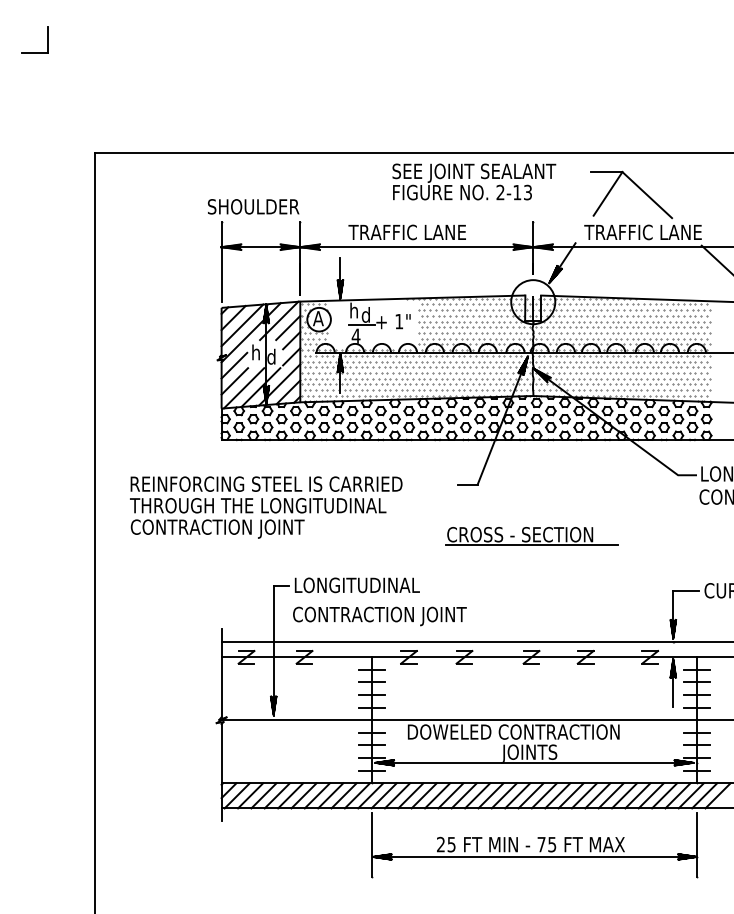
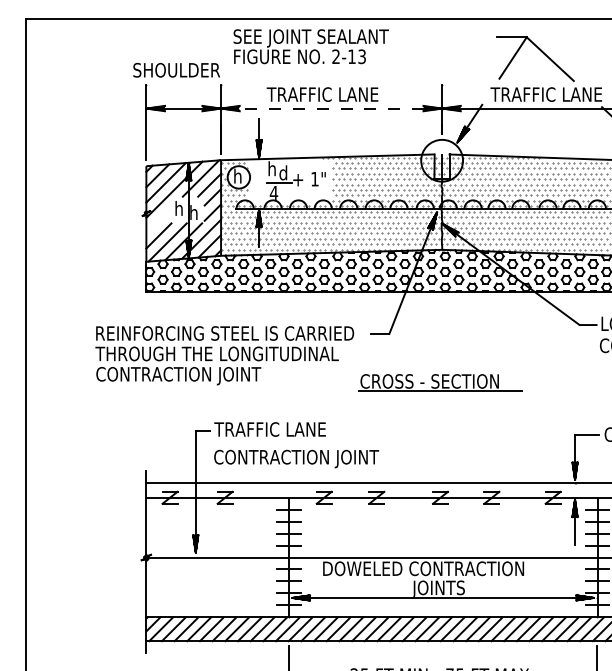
text: (474, 181) -> (311, 46), moved
line: (417, 247) -> (332, 108), solid -> dashed
text: (318, 318) -> (238, 176), A -> h
text: (271, 356) -> (193, 212), d -> h
line: (234, 365) -> (158, 220), removed
text: (266, 507) -> (225, 355), moved
text: (356, 585) -> (274, 429), LONGITUDINAL -> TRAFFIC LANE

